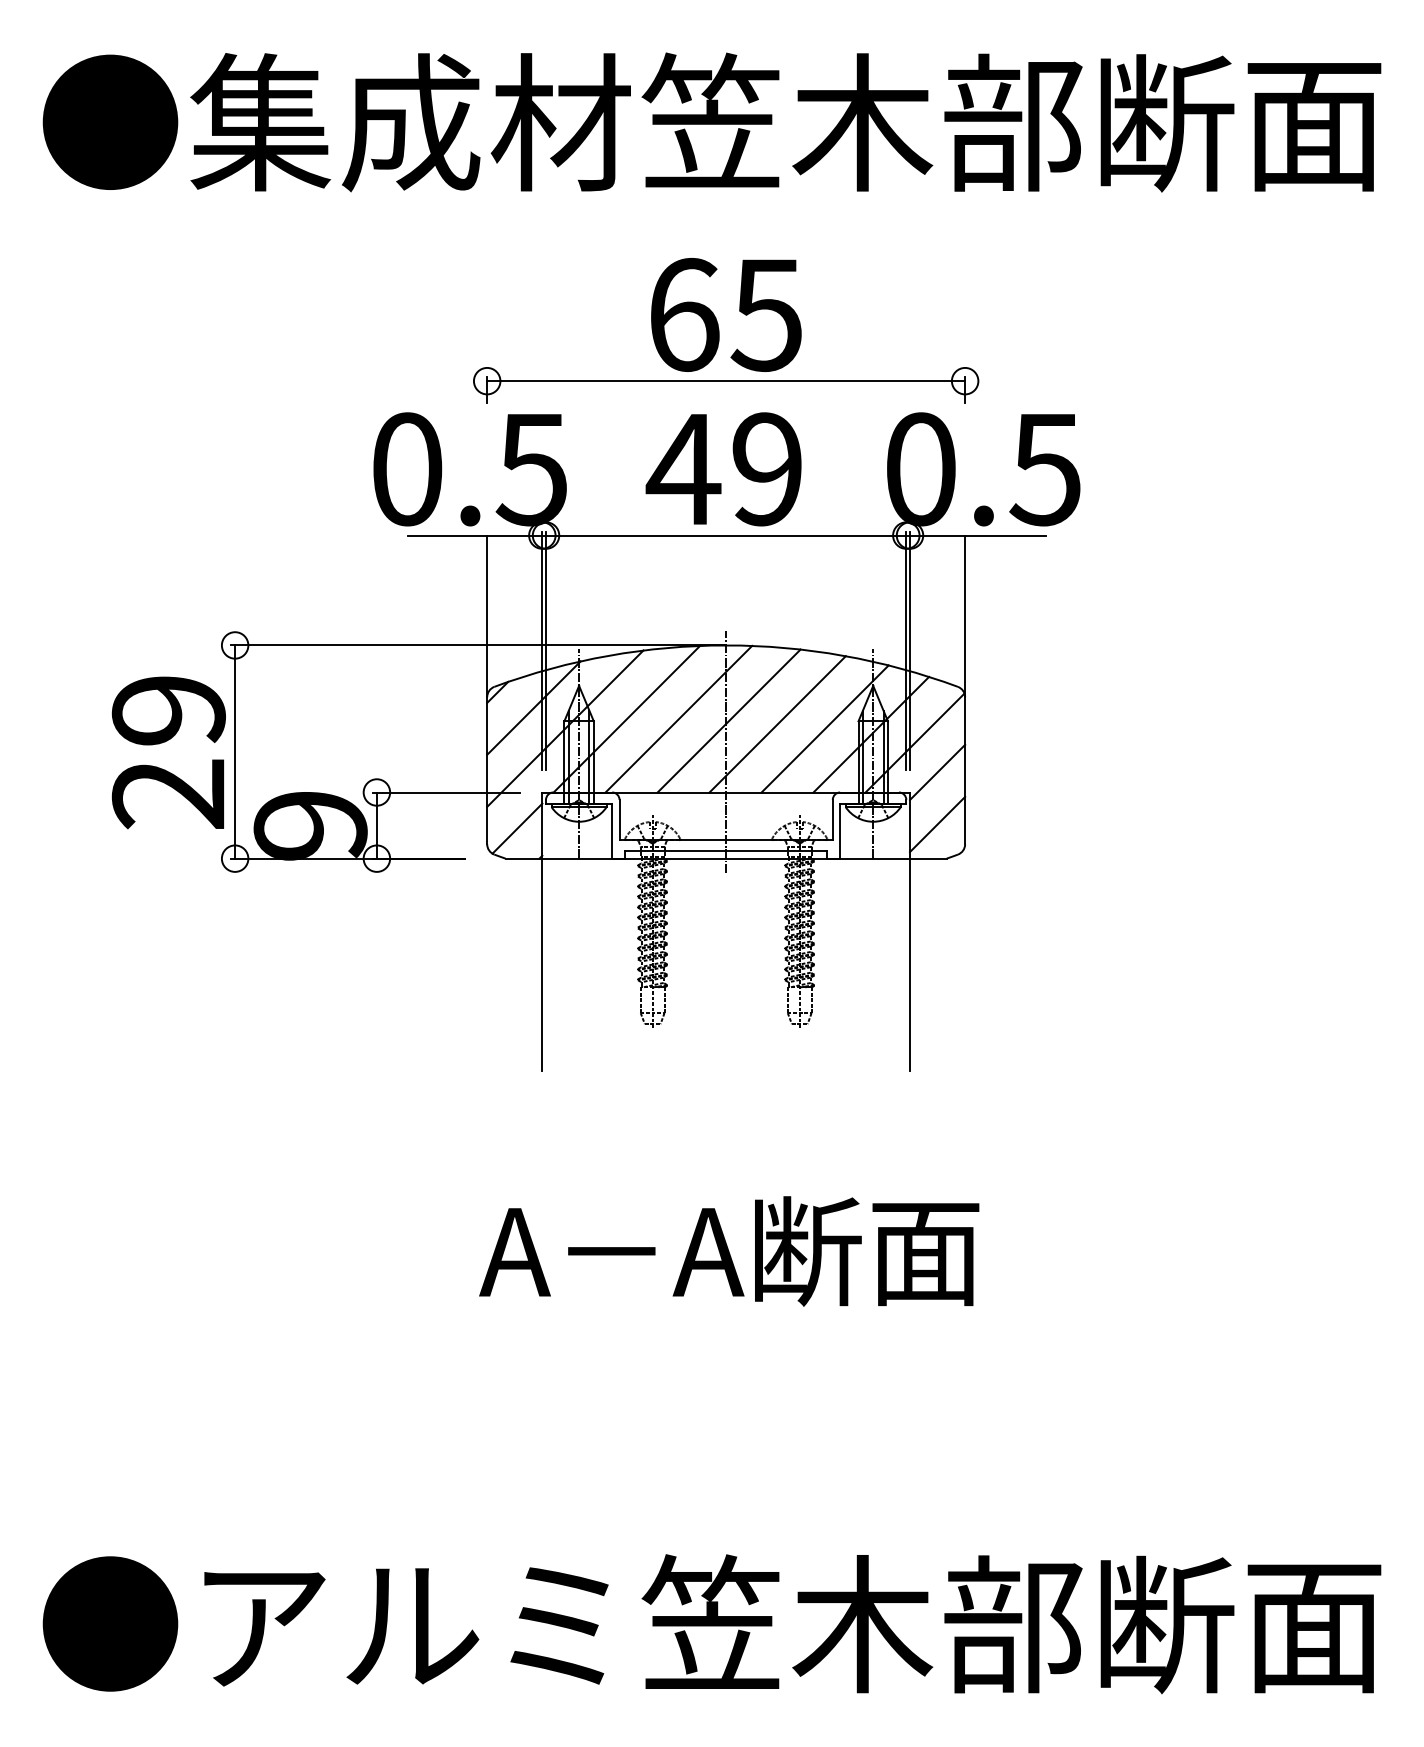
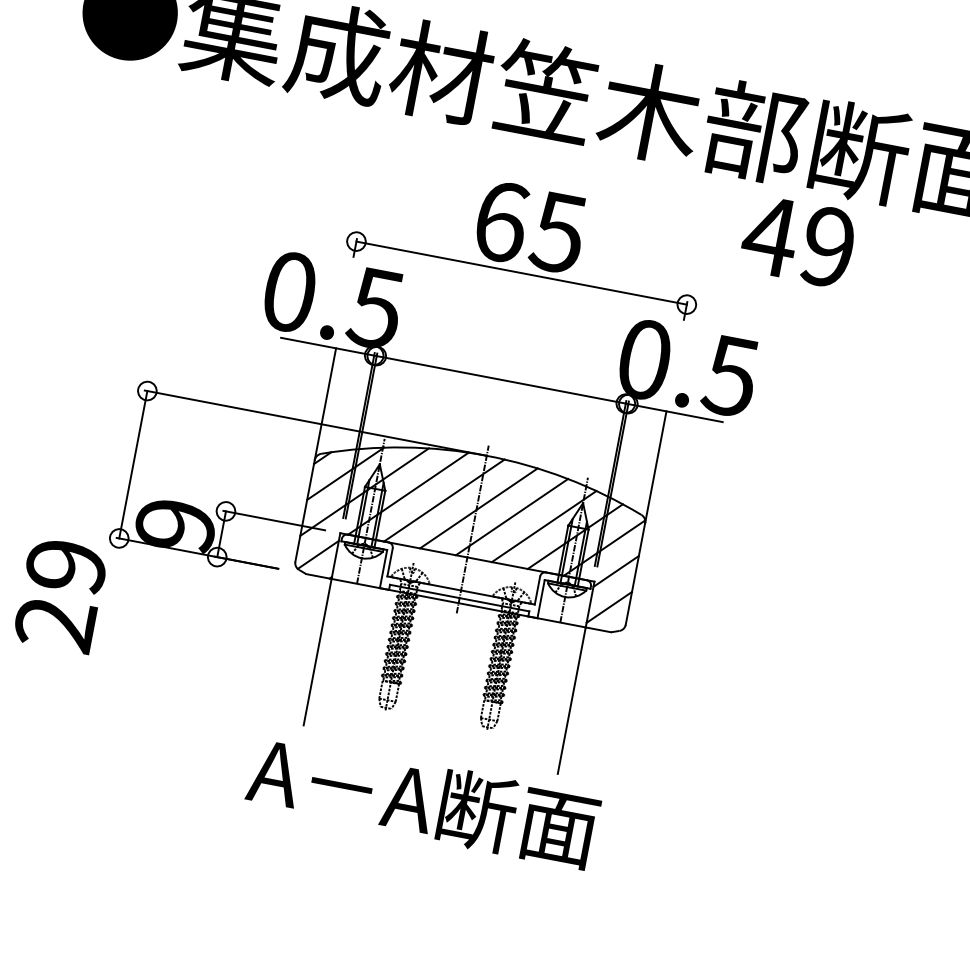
text: (723, 469) -> (797, 241), moved
text: (168, 752) -> (60, 595), moved
text: (729, 1251) -> (423, 801), moved

